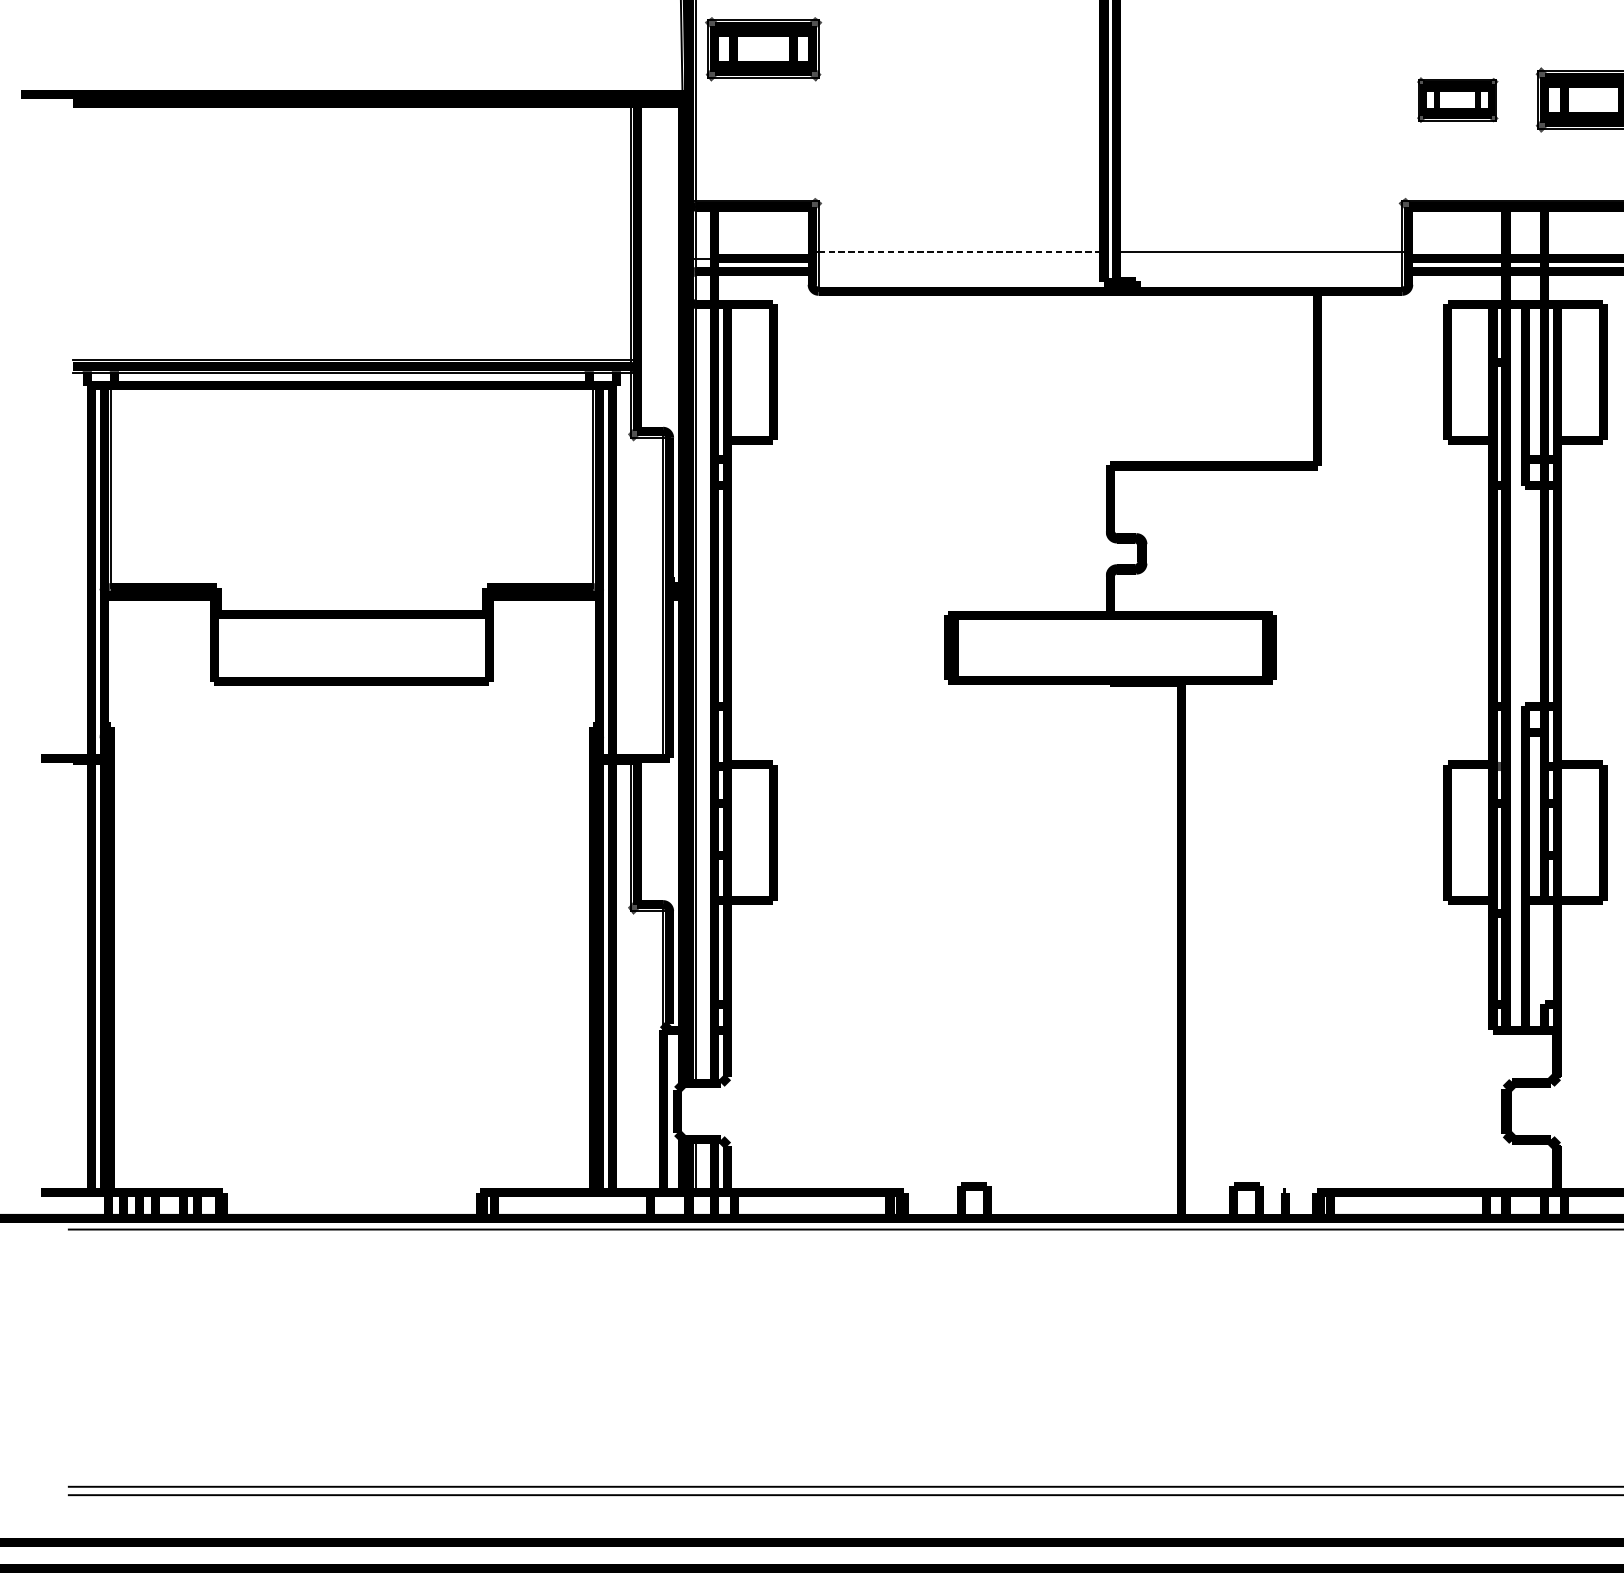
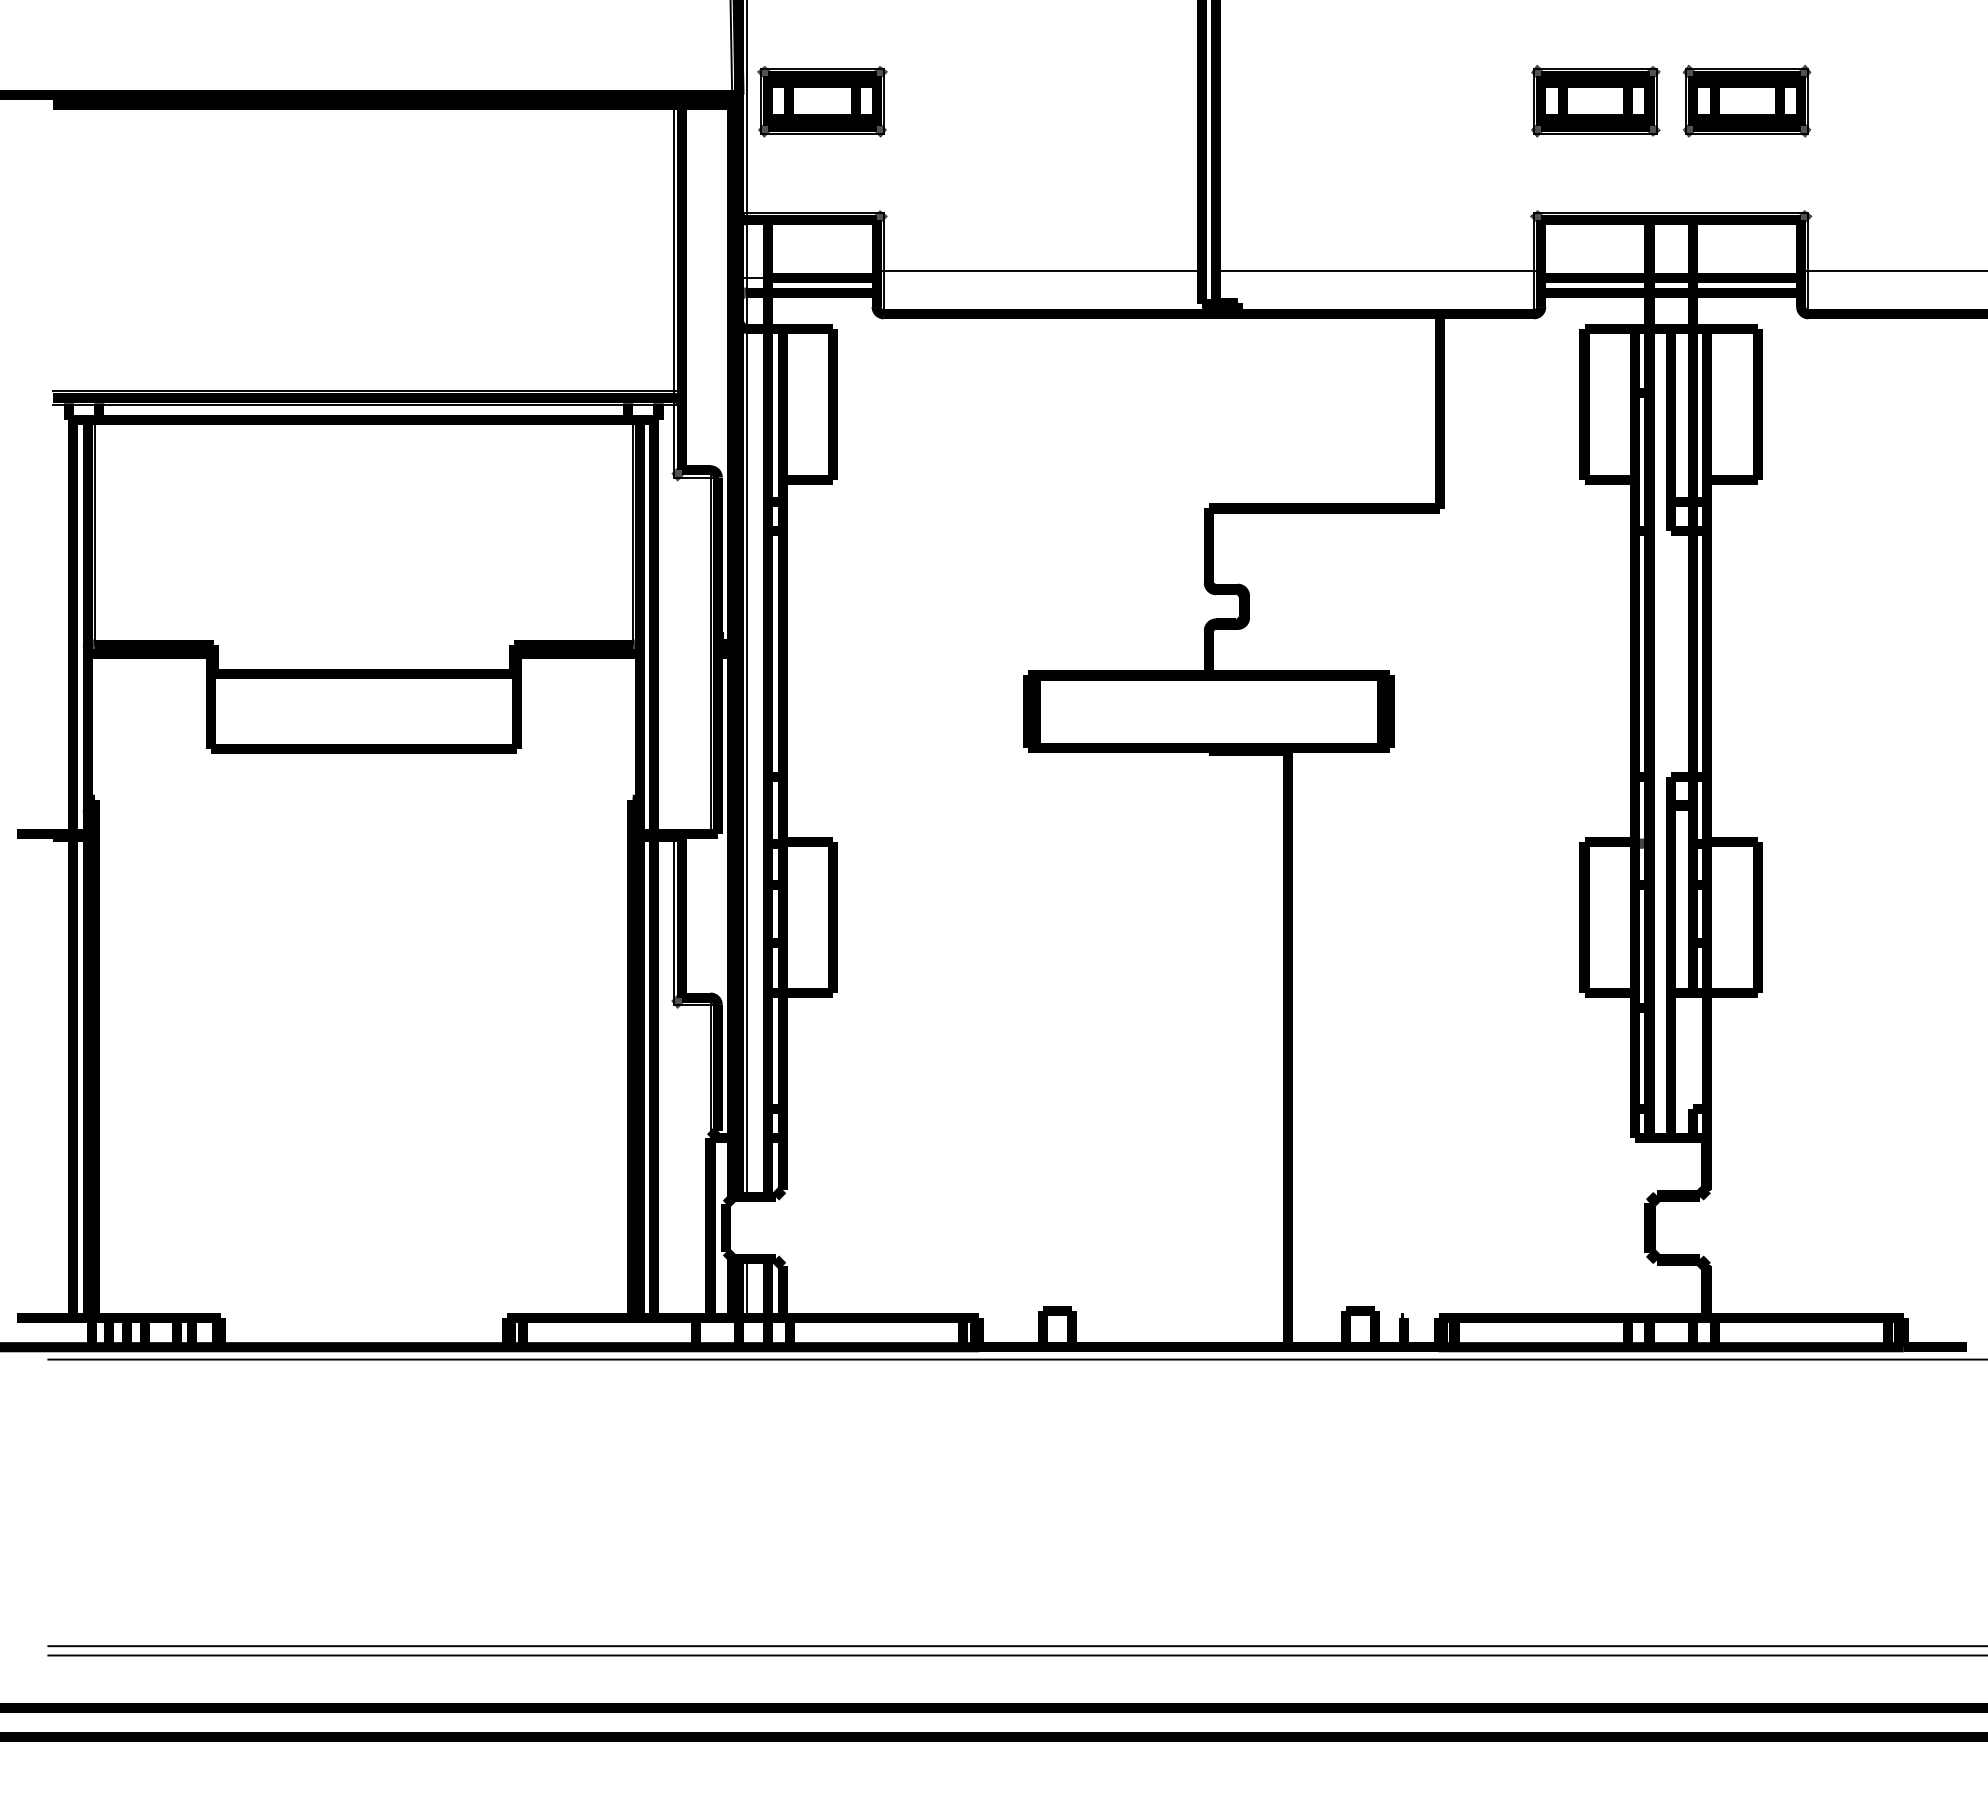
part: (763, 49) -> (822, 101), moved
part: (1457, 100) -> (1595, 101), size x1.43
line: (961, 251) -> (1042, 270), dashed -> solid

